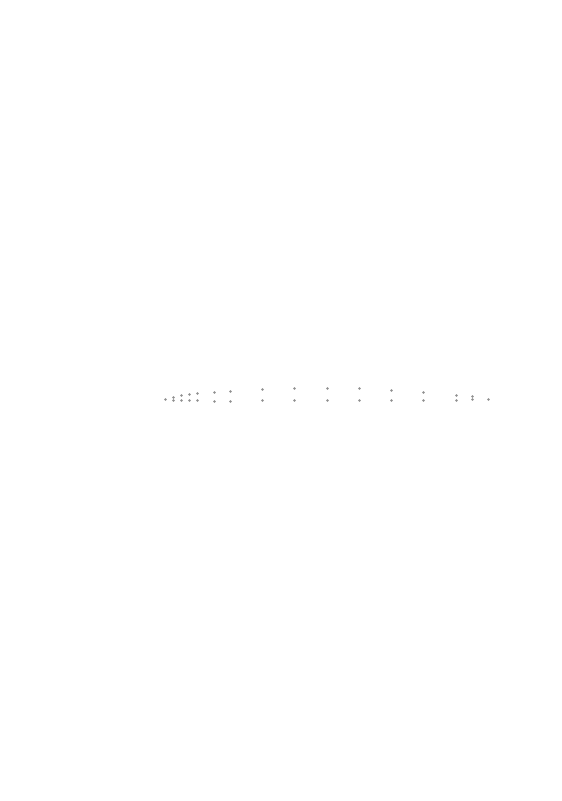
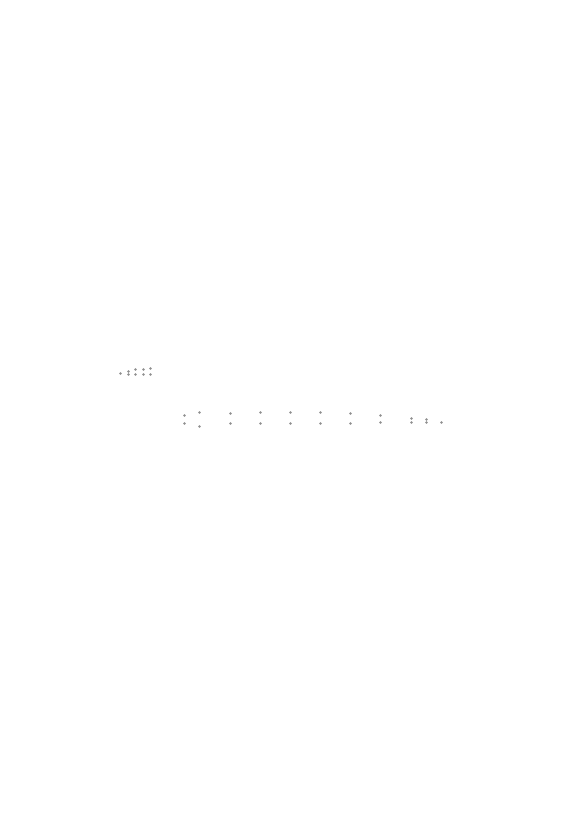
part: (230, 395) -> (200, 418), size x1.6
part: (181, 397) -> (135, 371), moved

